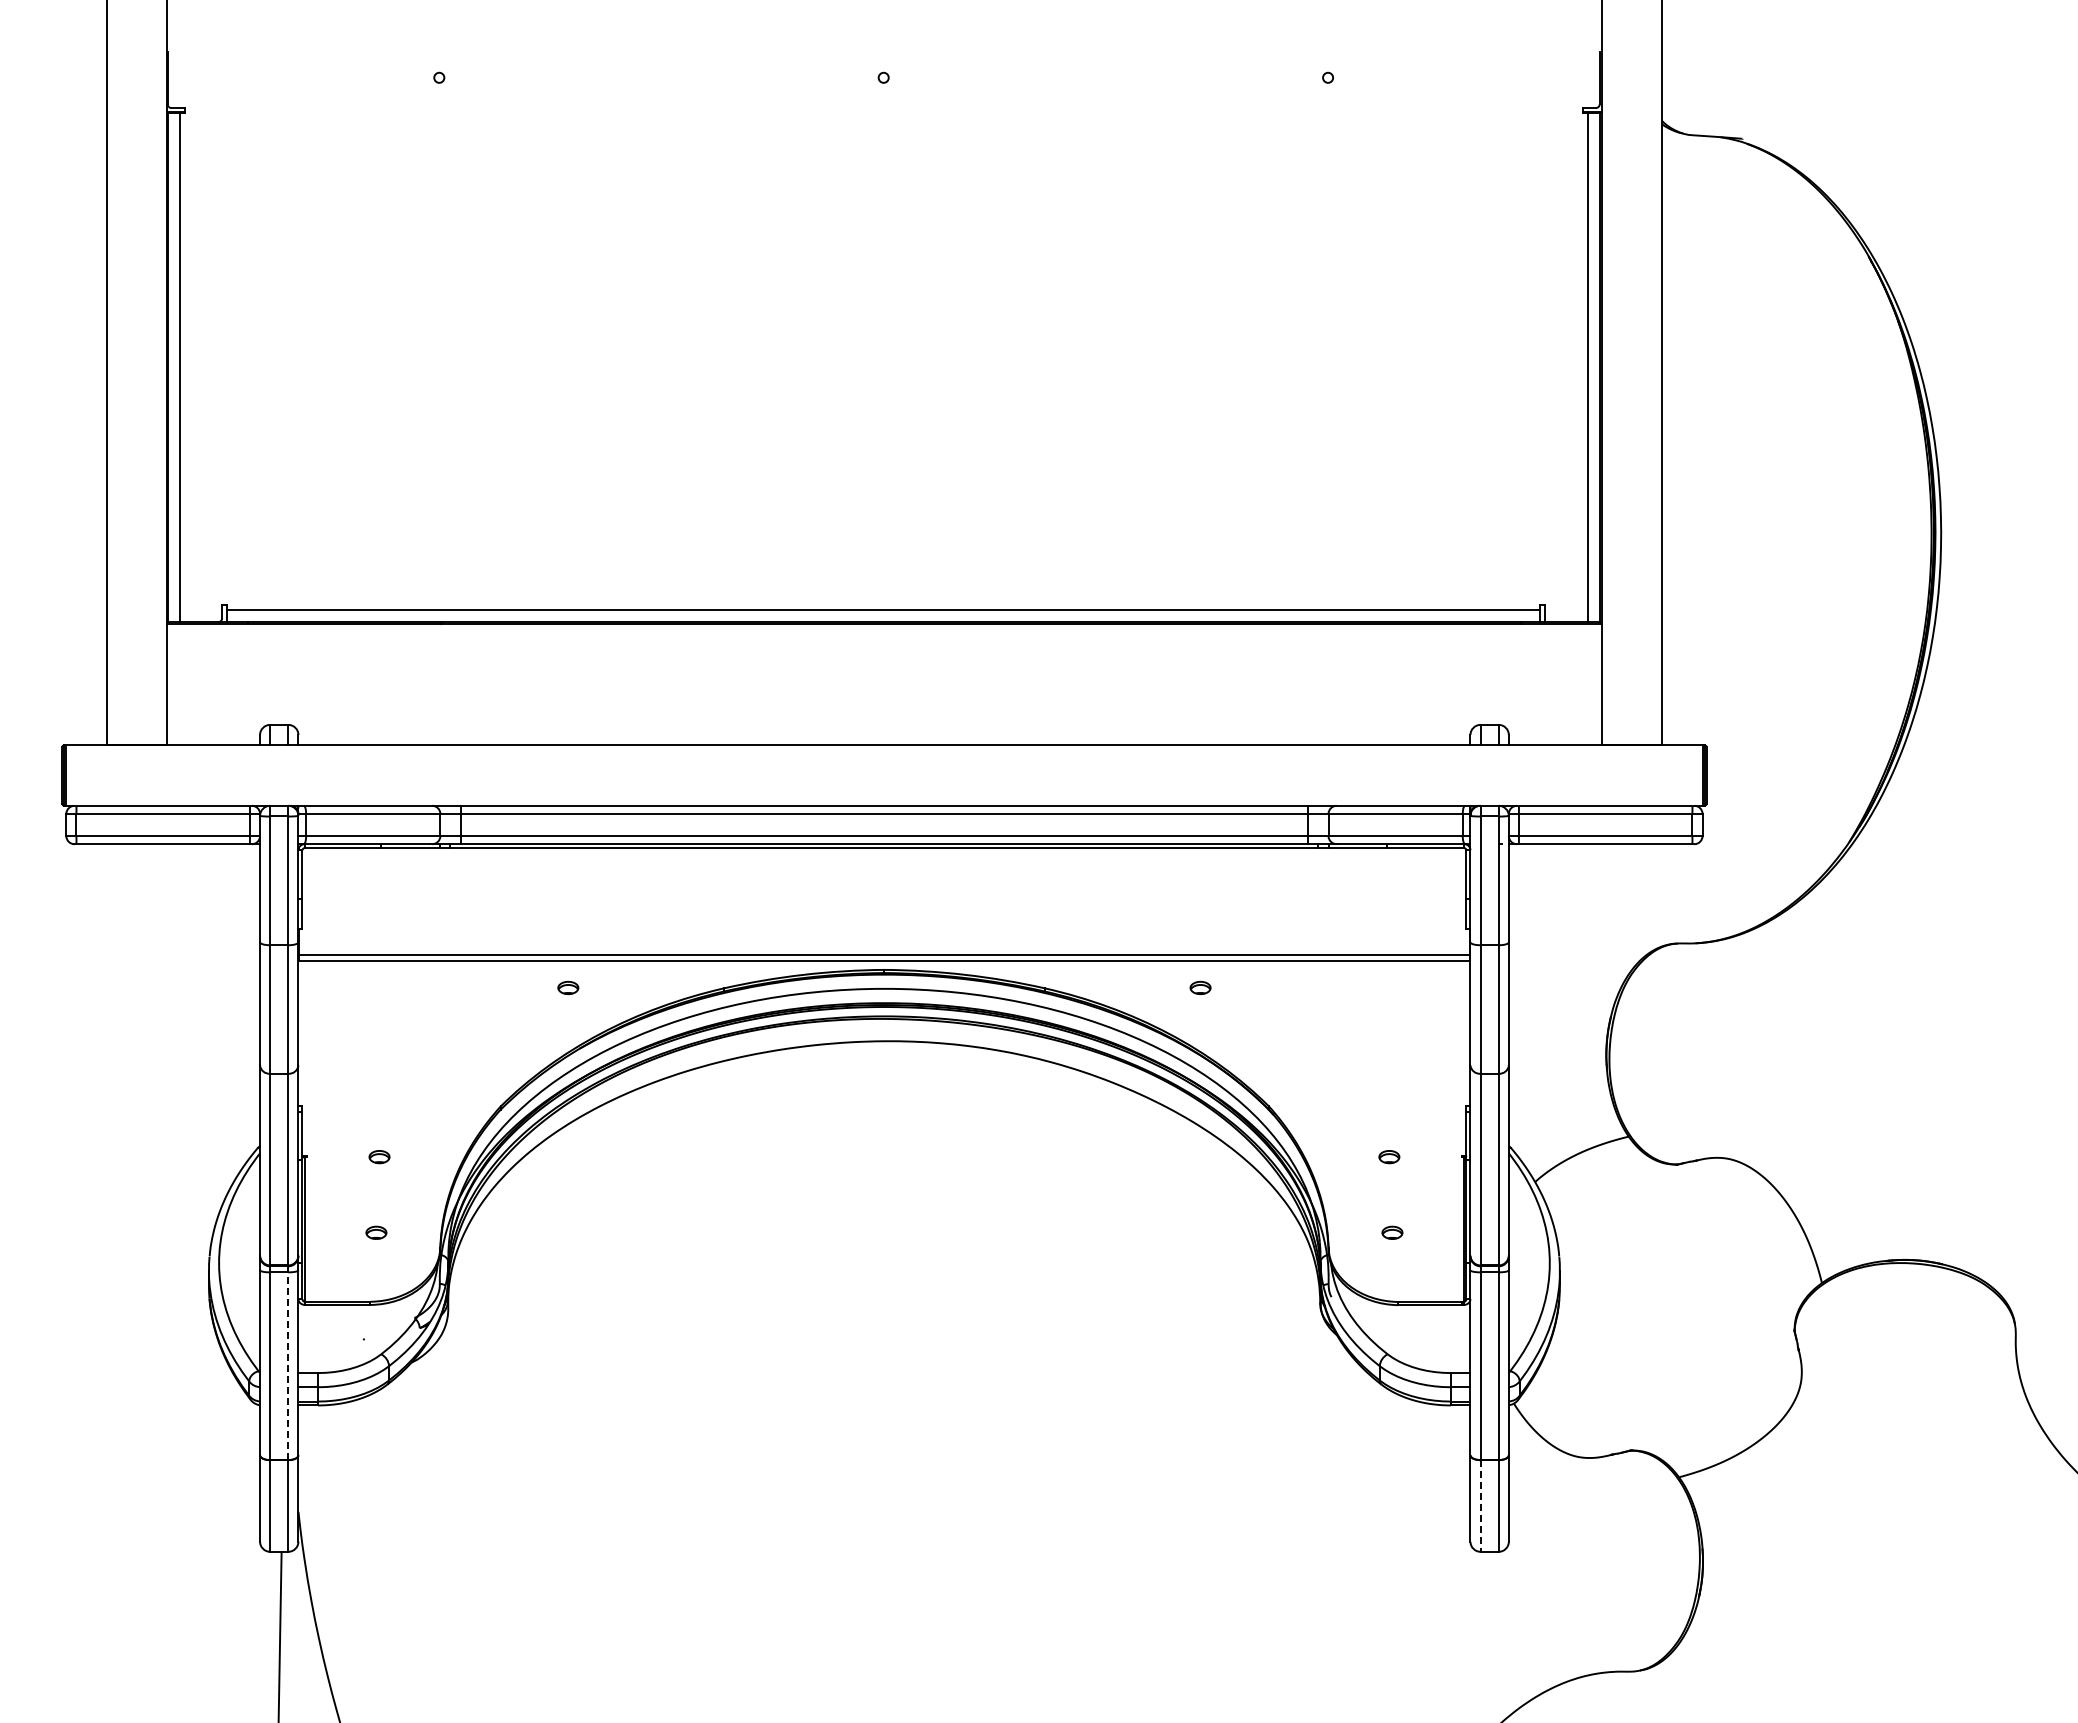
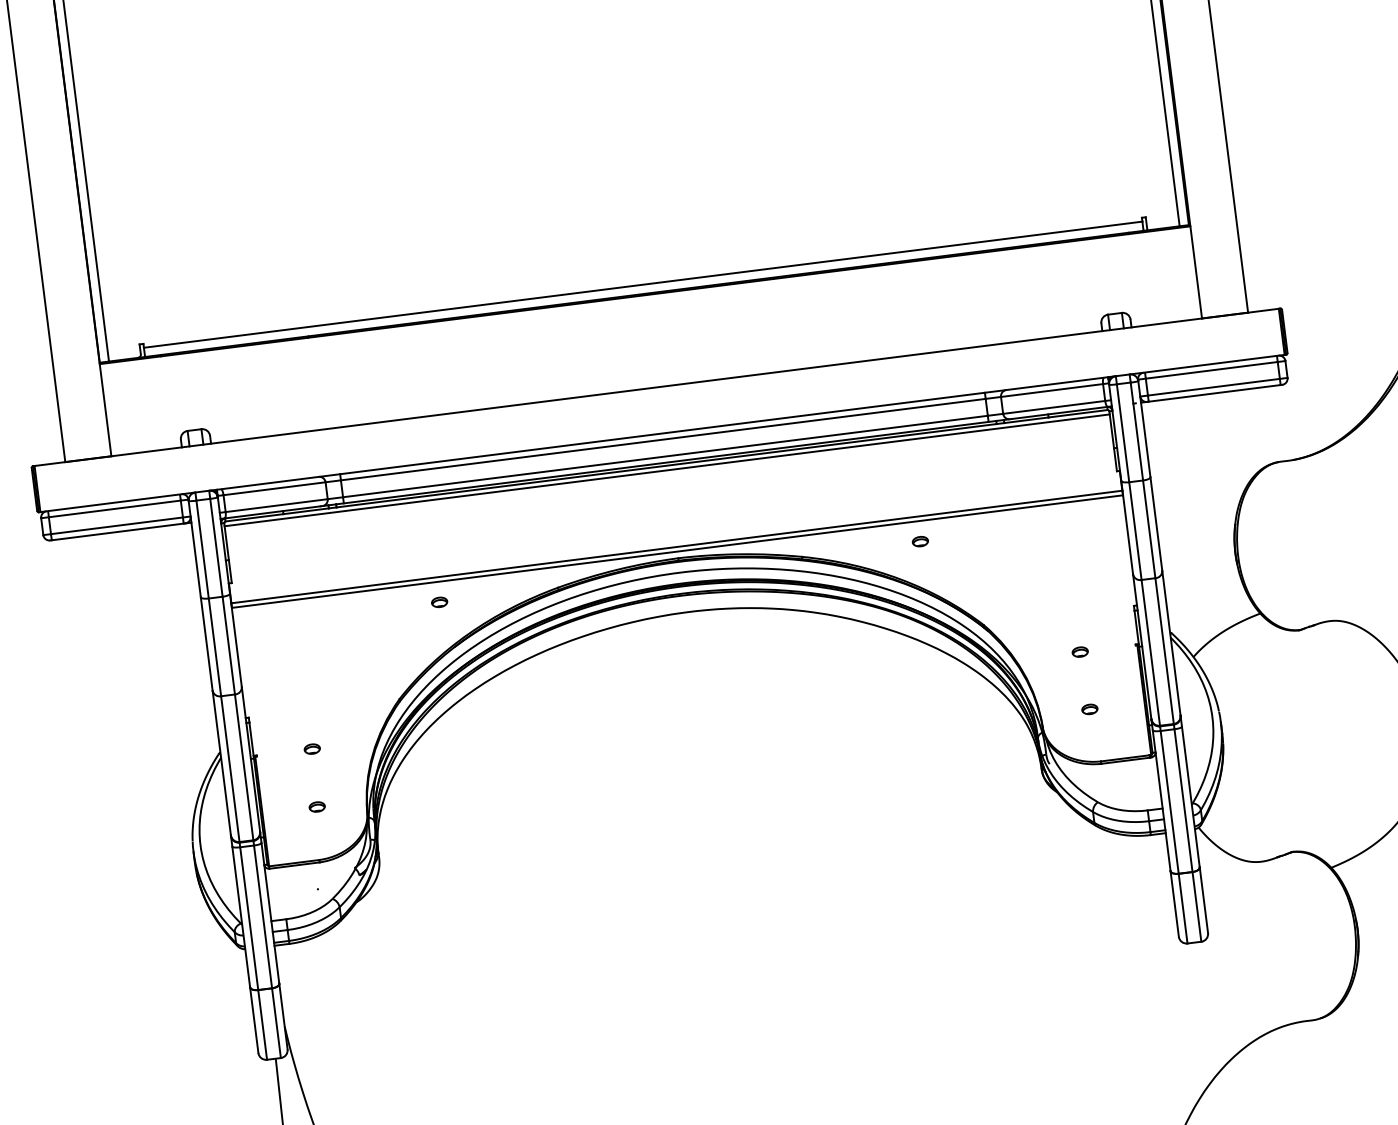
line: (884, 854) -> (667, 470), added
line: (288, 1366) -> (263, 917), dashed -> solid
line: (1480, 1506) -> (1183, 909), dashed -> solid

